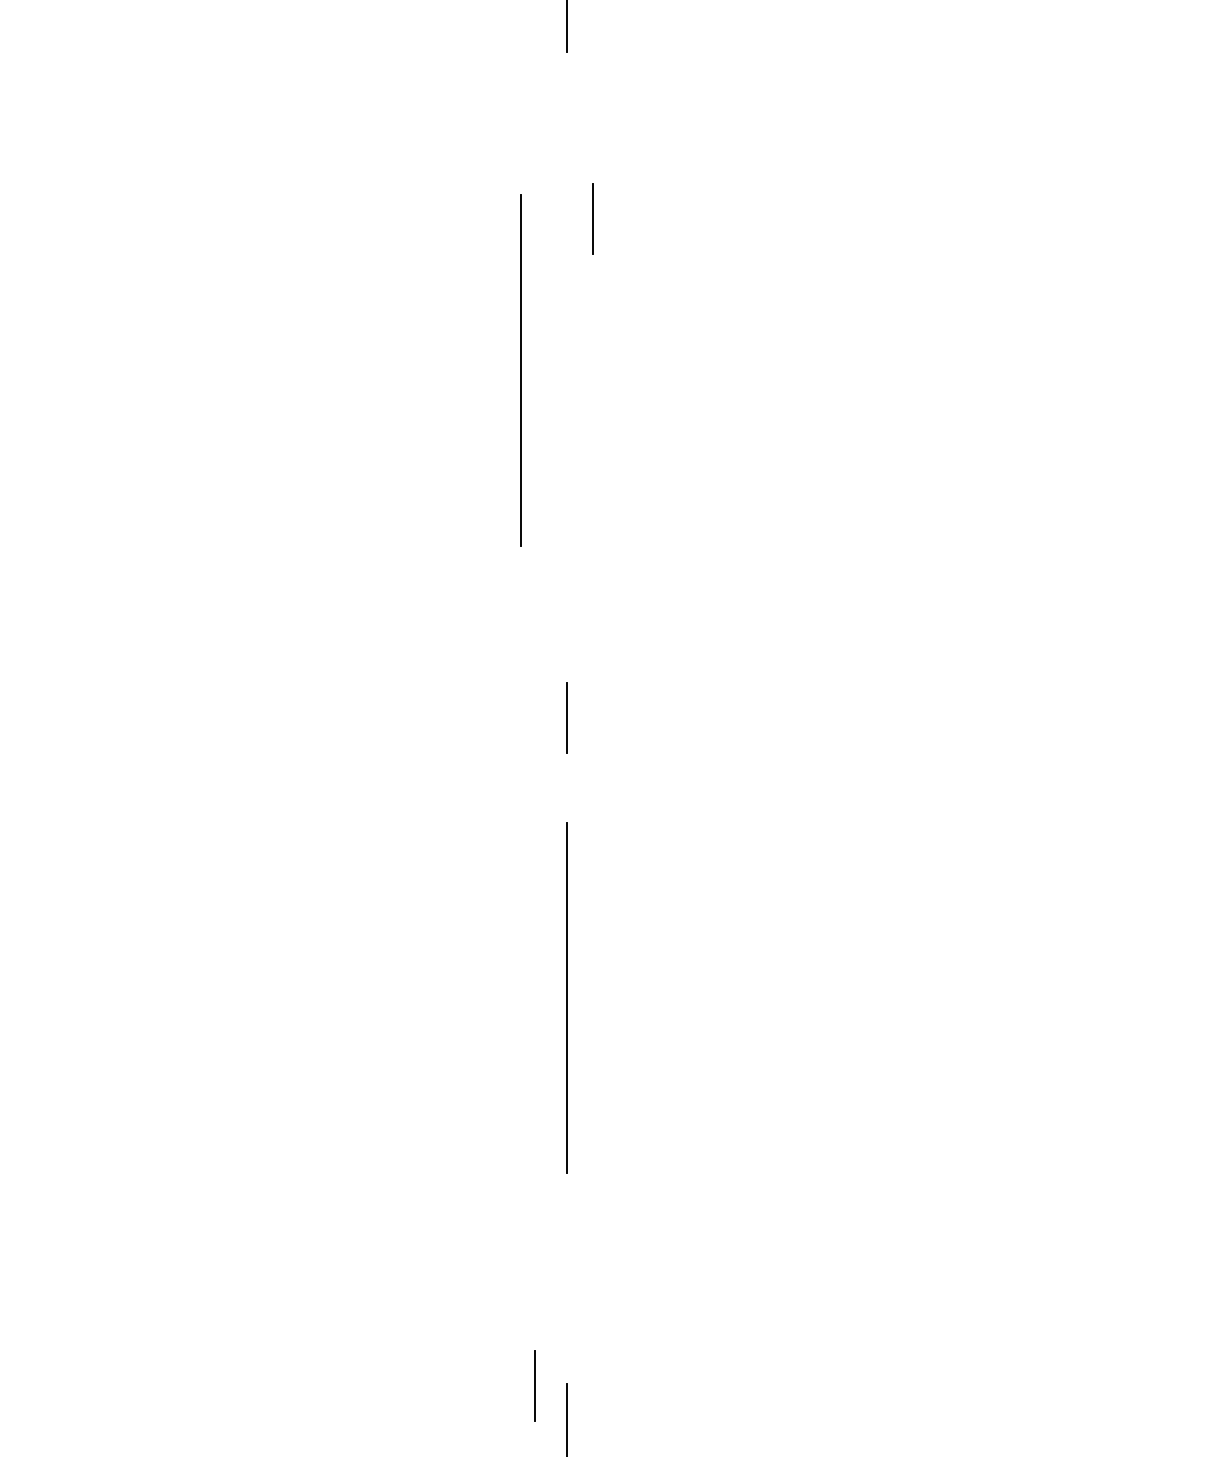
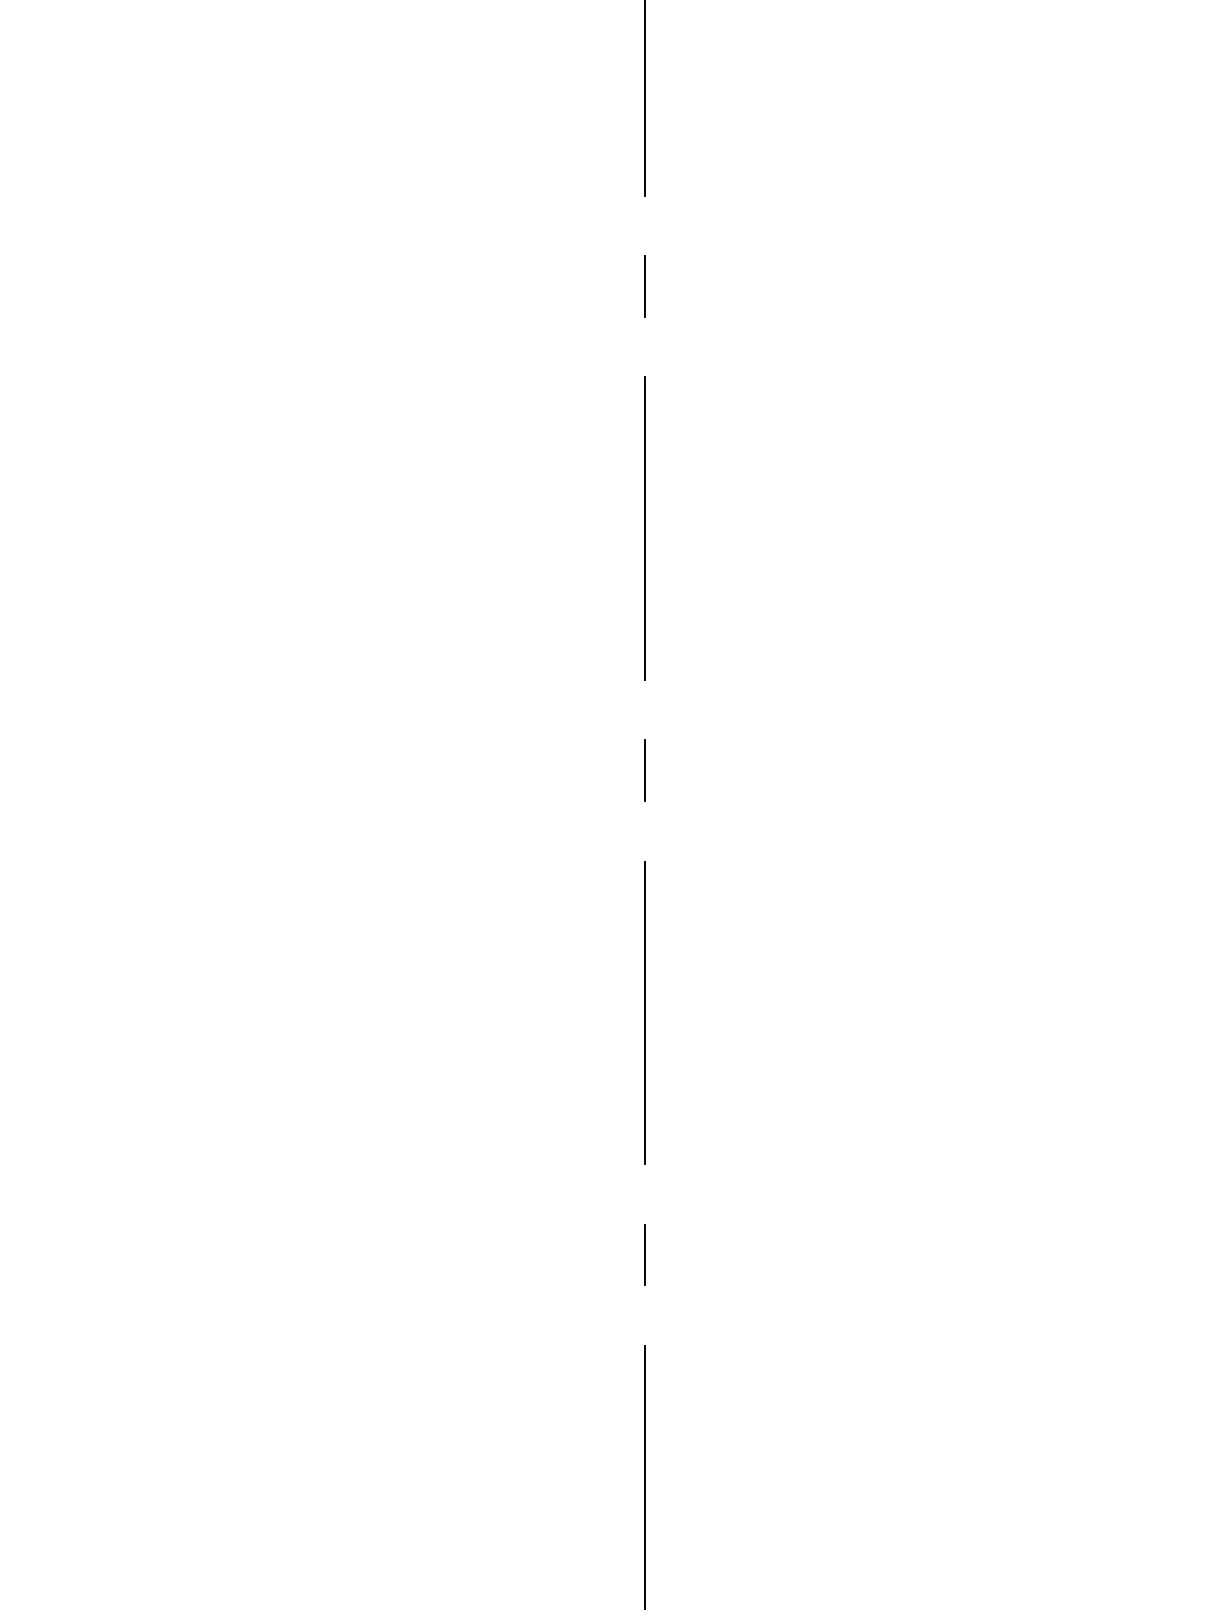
line: (591, 218) -> (644, 286), moved
line: (519, 370) -> (644, 528), moved
line: (533, 1385) -> (644, 1254), moved

